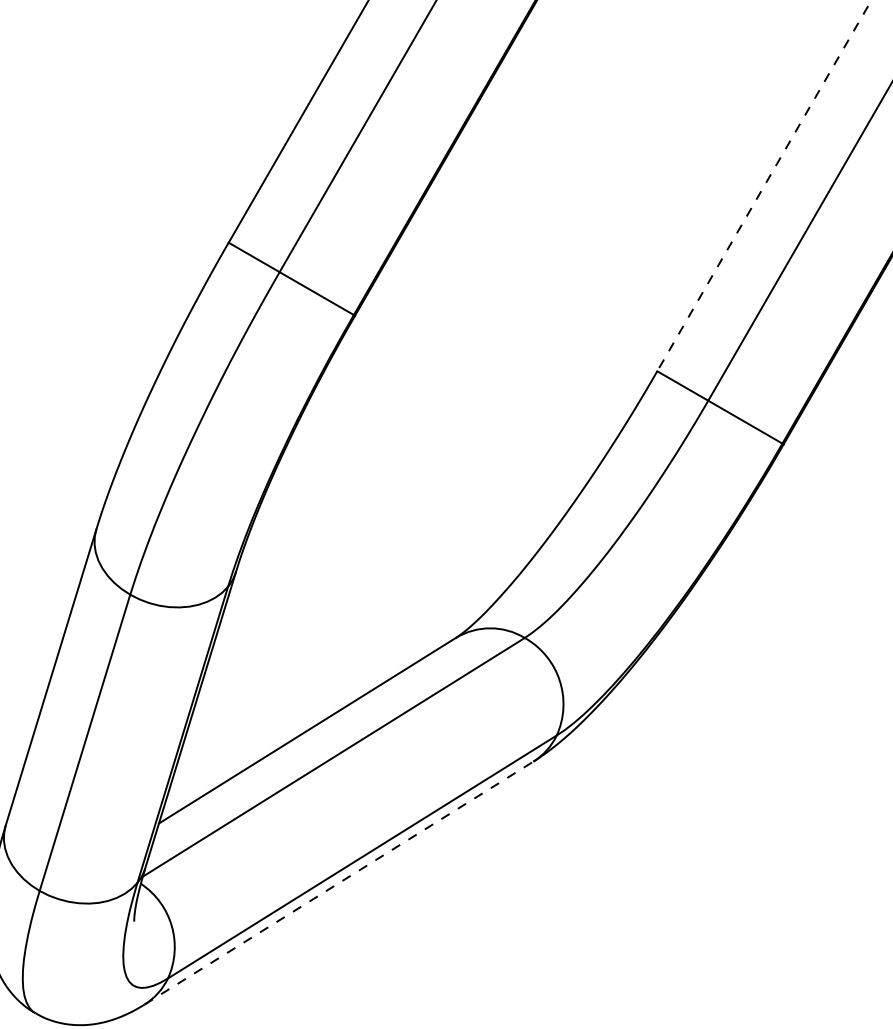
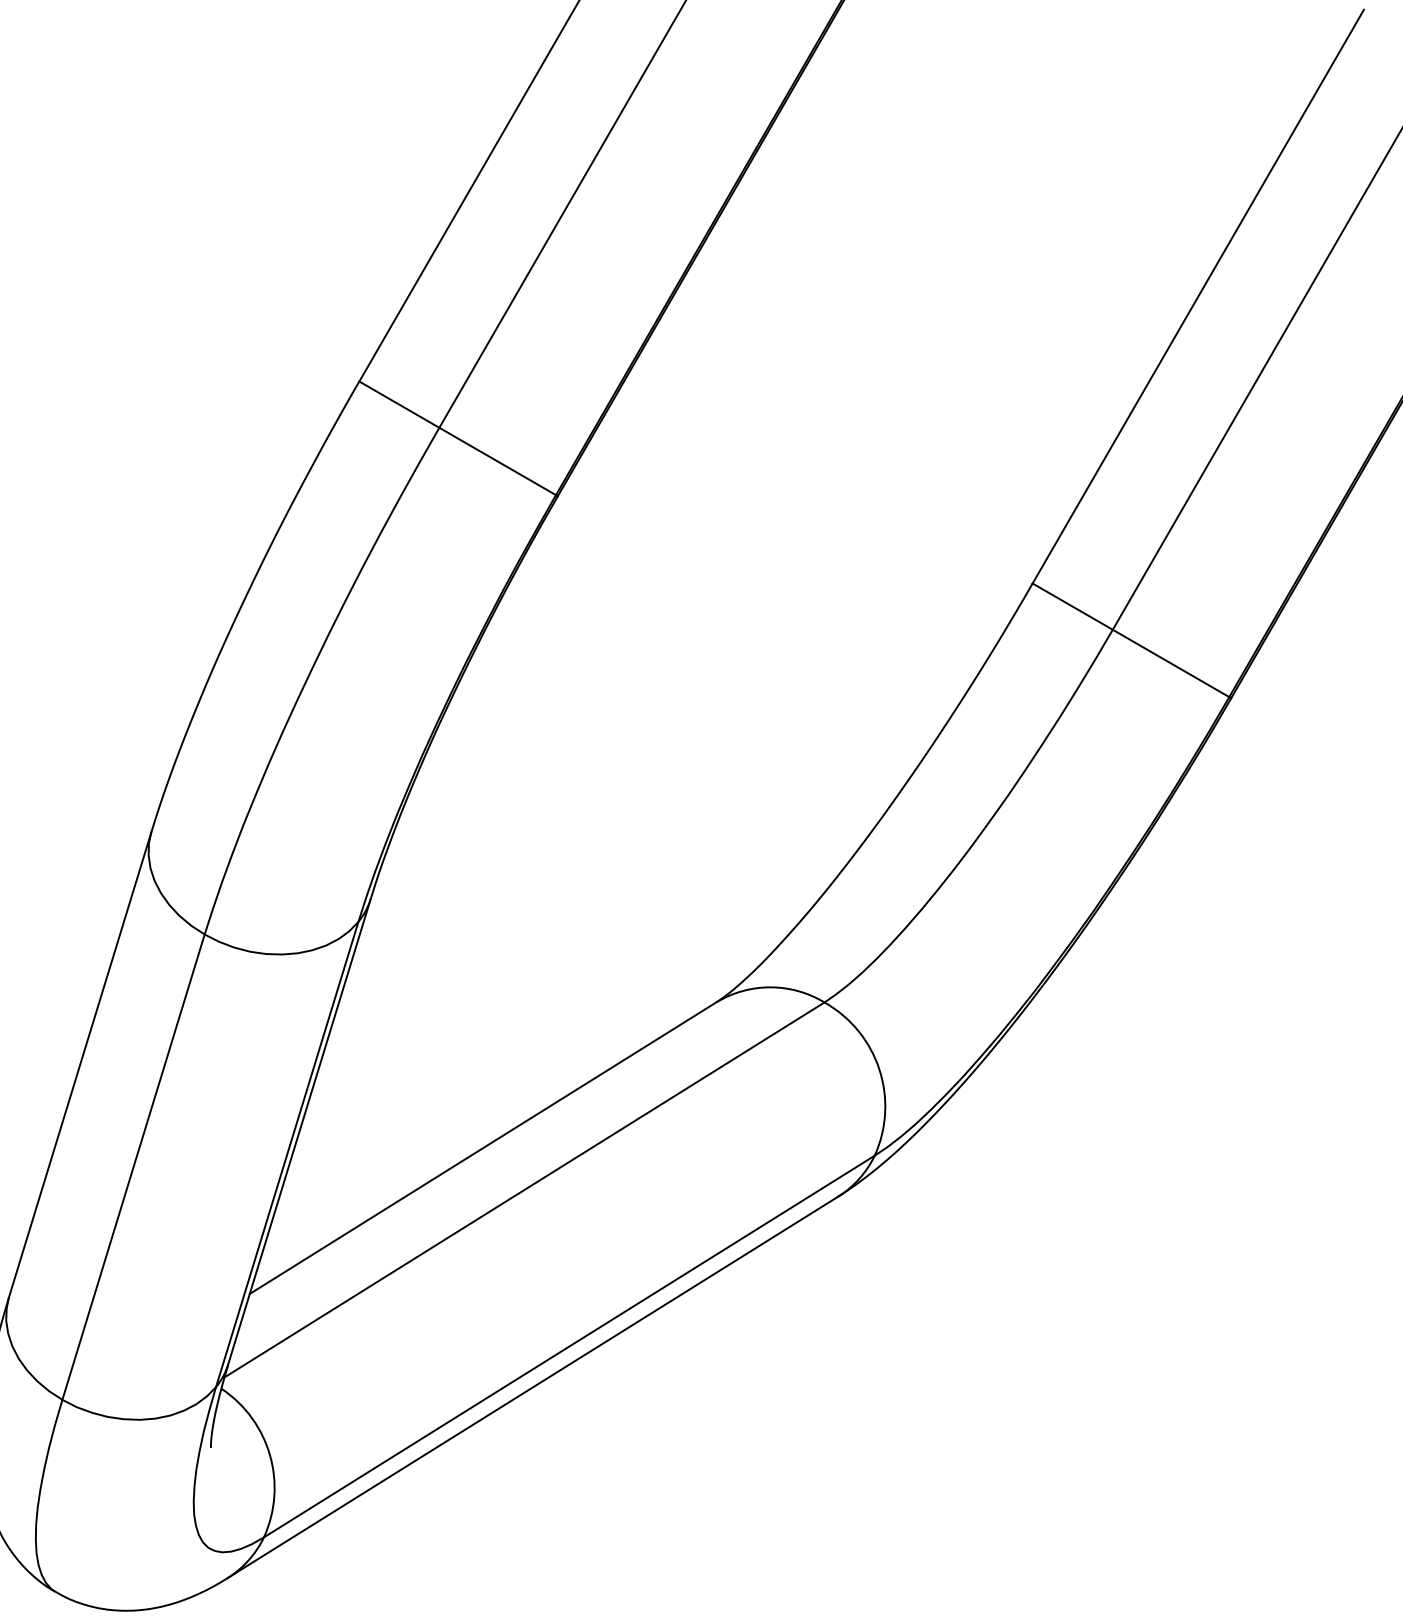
line: (762, 188) -> (1197, 296), dashed -> solid
line: (339, 882) -> (533, 1386), dashed -> solid

